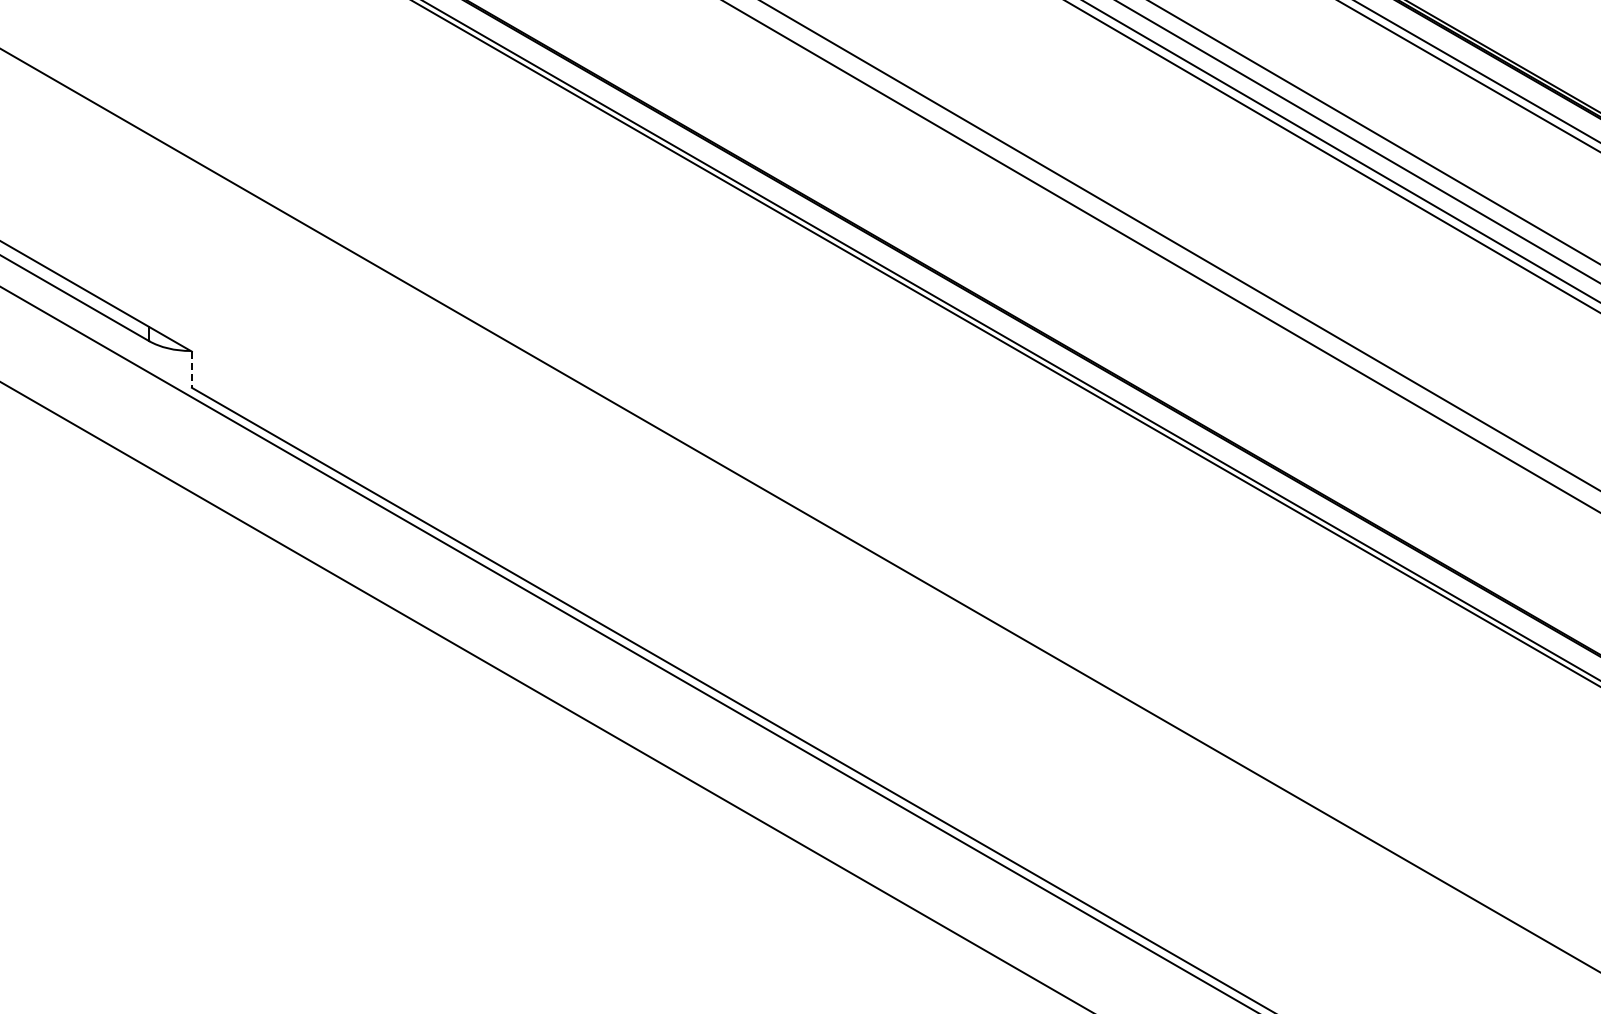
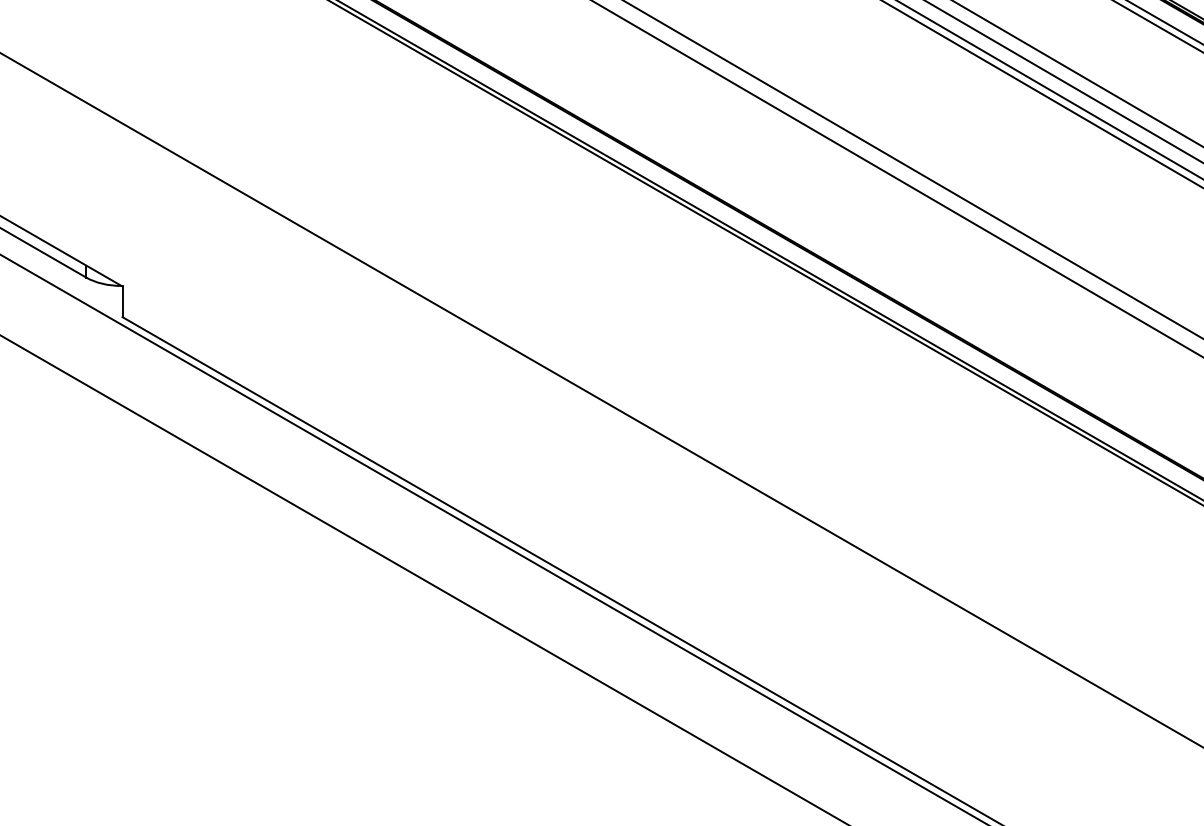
line: (191, 370) -> (122, 302), dashed -> solid

